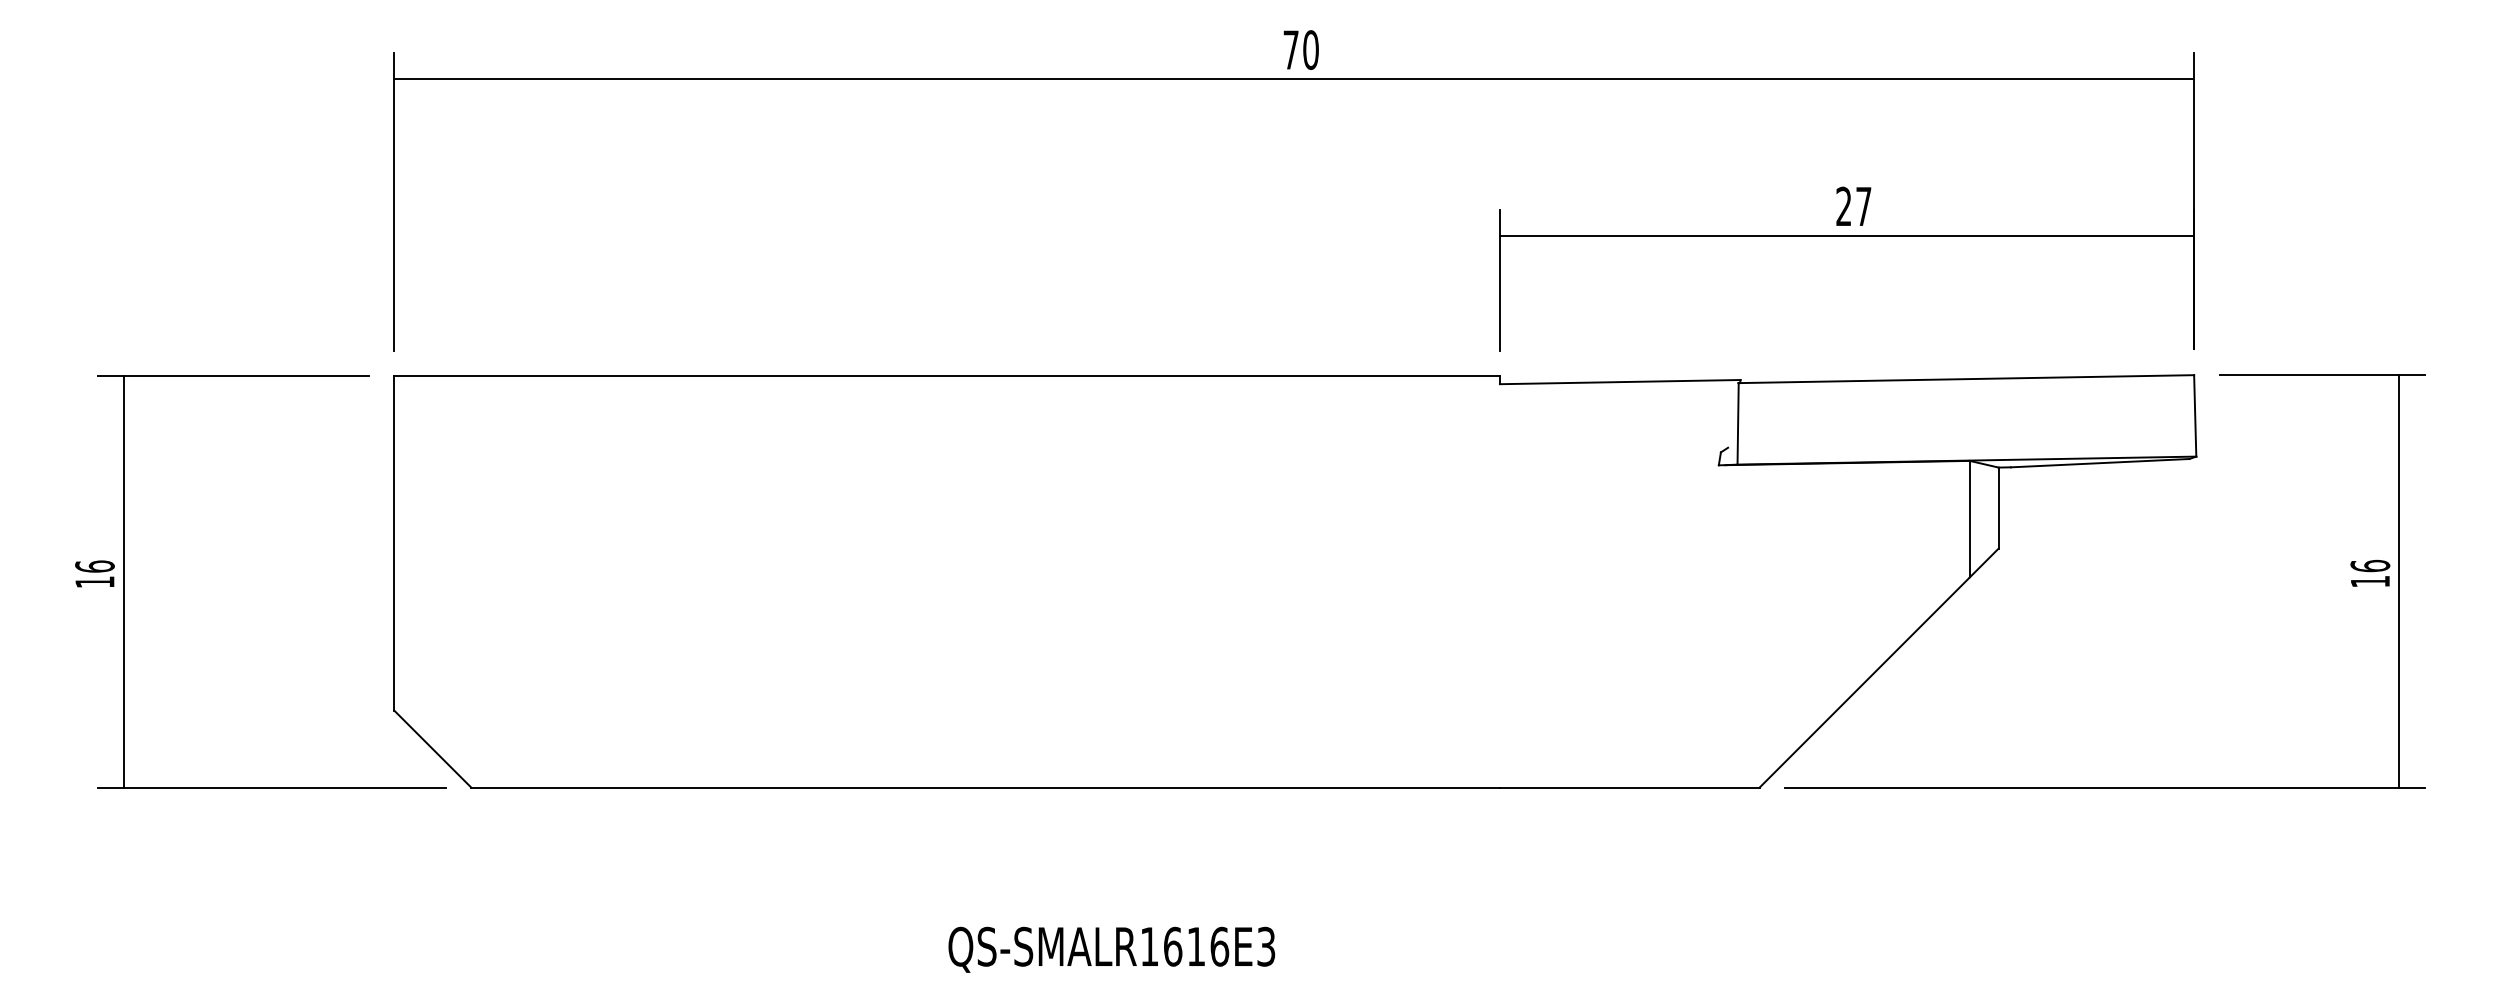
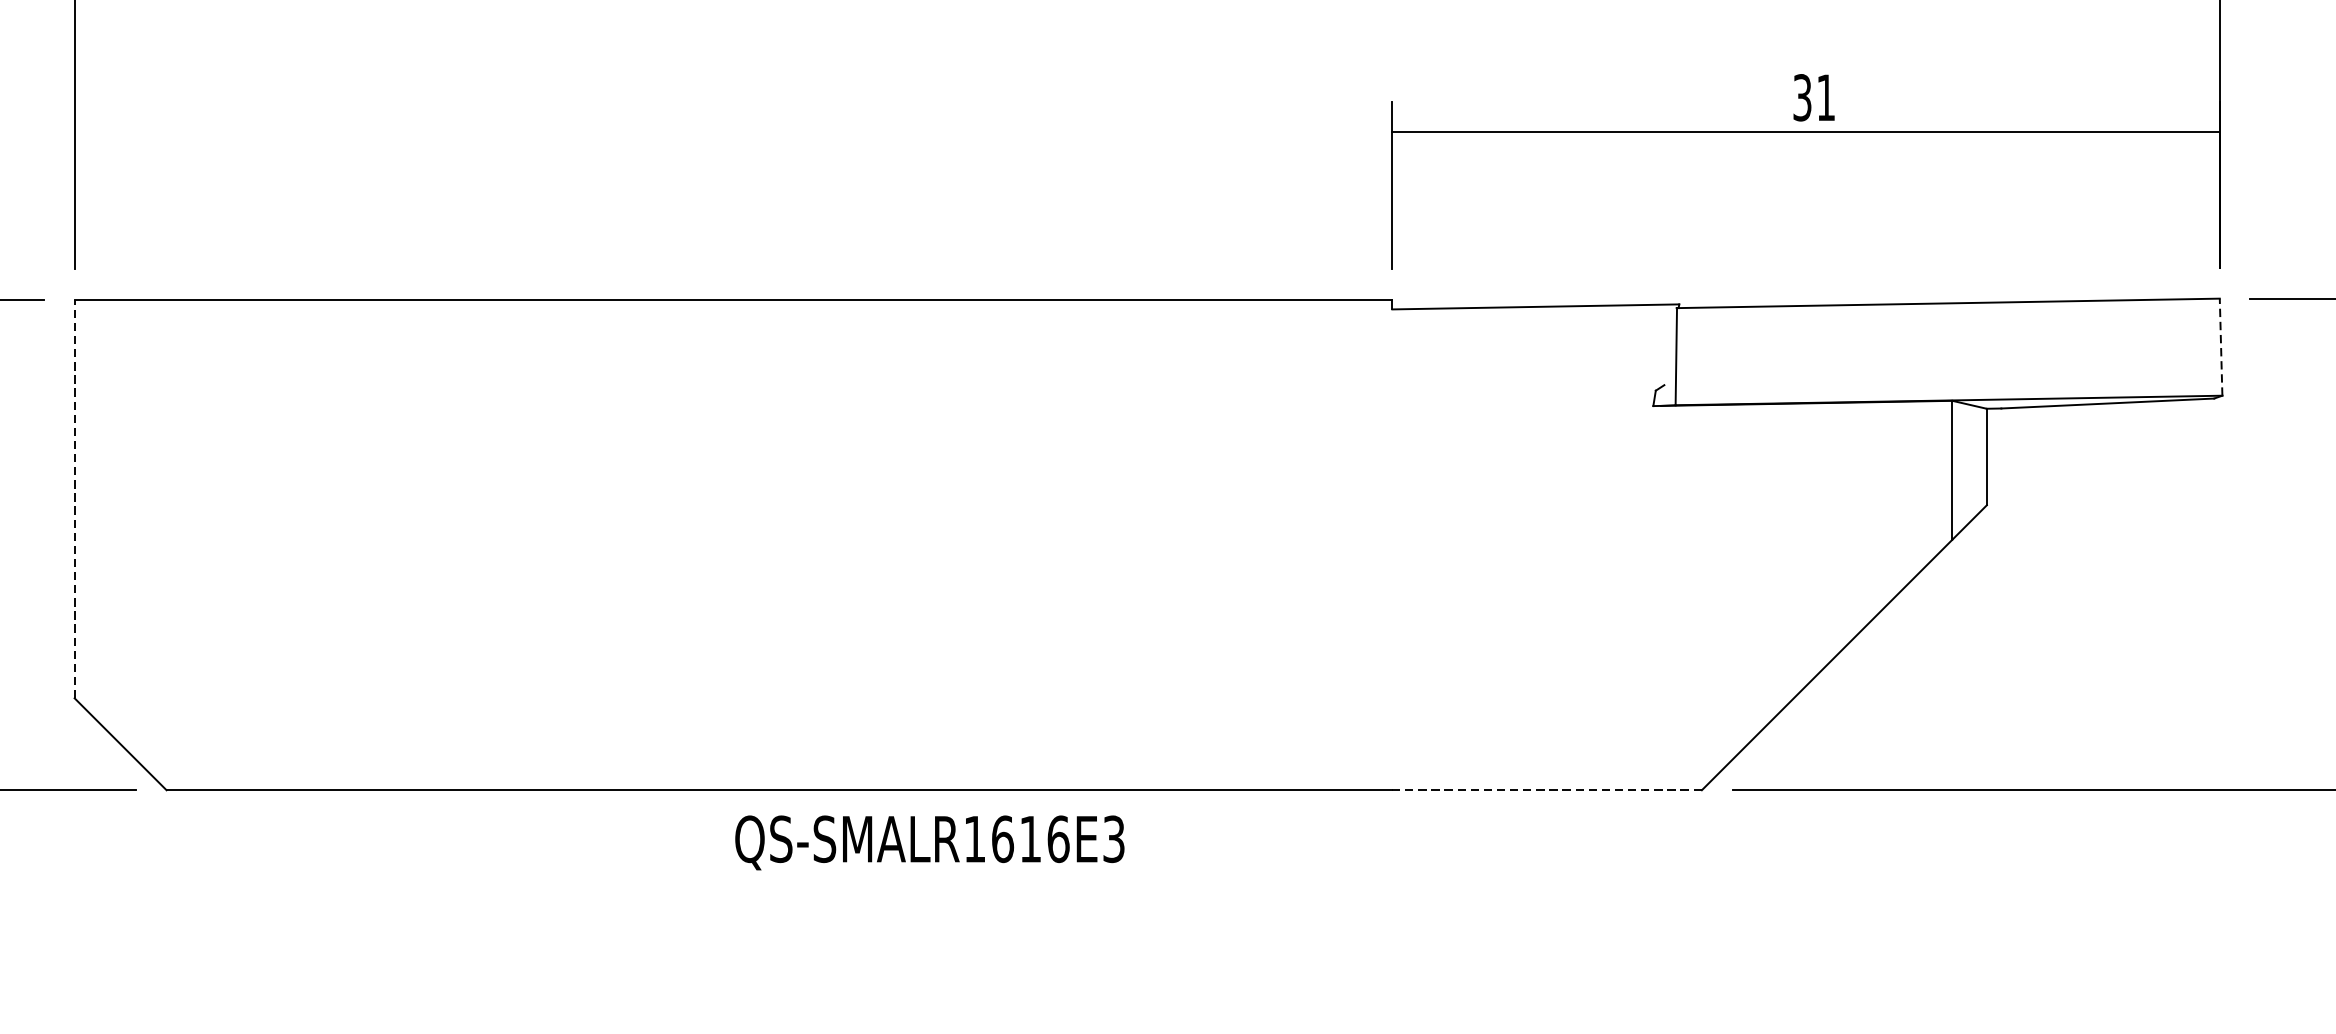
text: (1853, 206) -> (1813, 97), 27 -> 31
line: (2195, 415) -> (2221, 346), solid -> dashed
line: (394, 542) -> (74, 498), solid -> dashed
line: (1629, 787) -> (1546, 790), solid -> dashed
text: (1111, 949) -> (929, 842), moved

